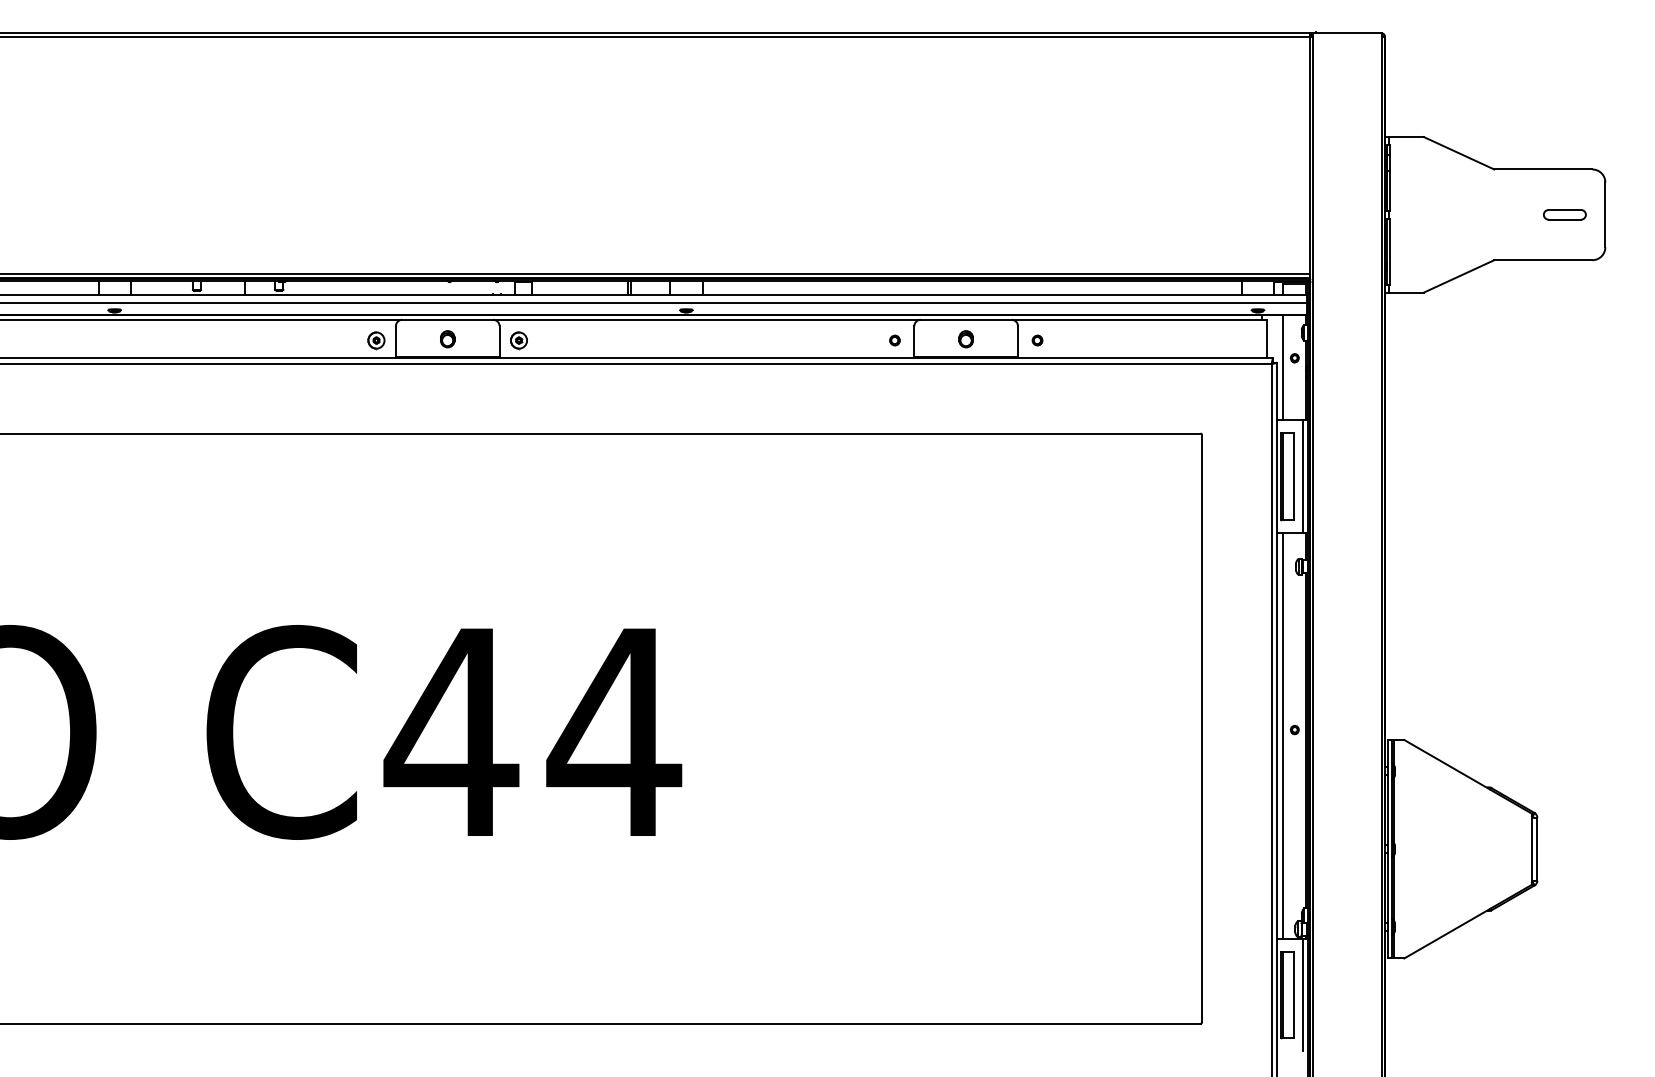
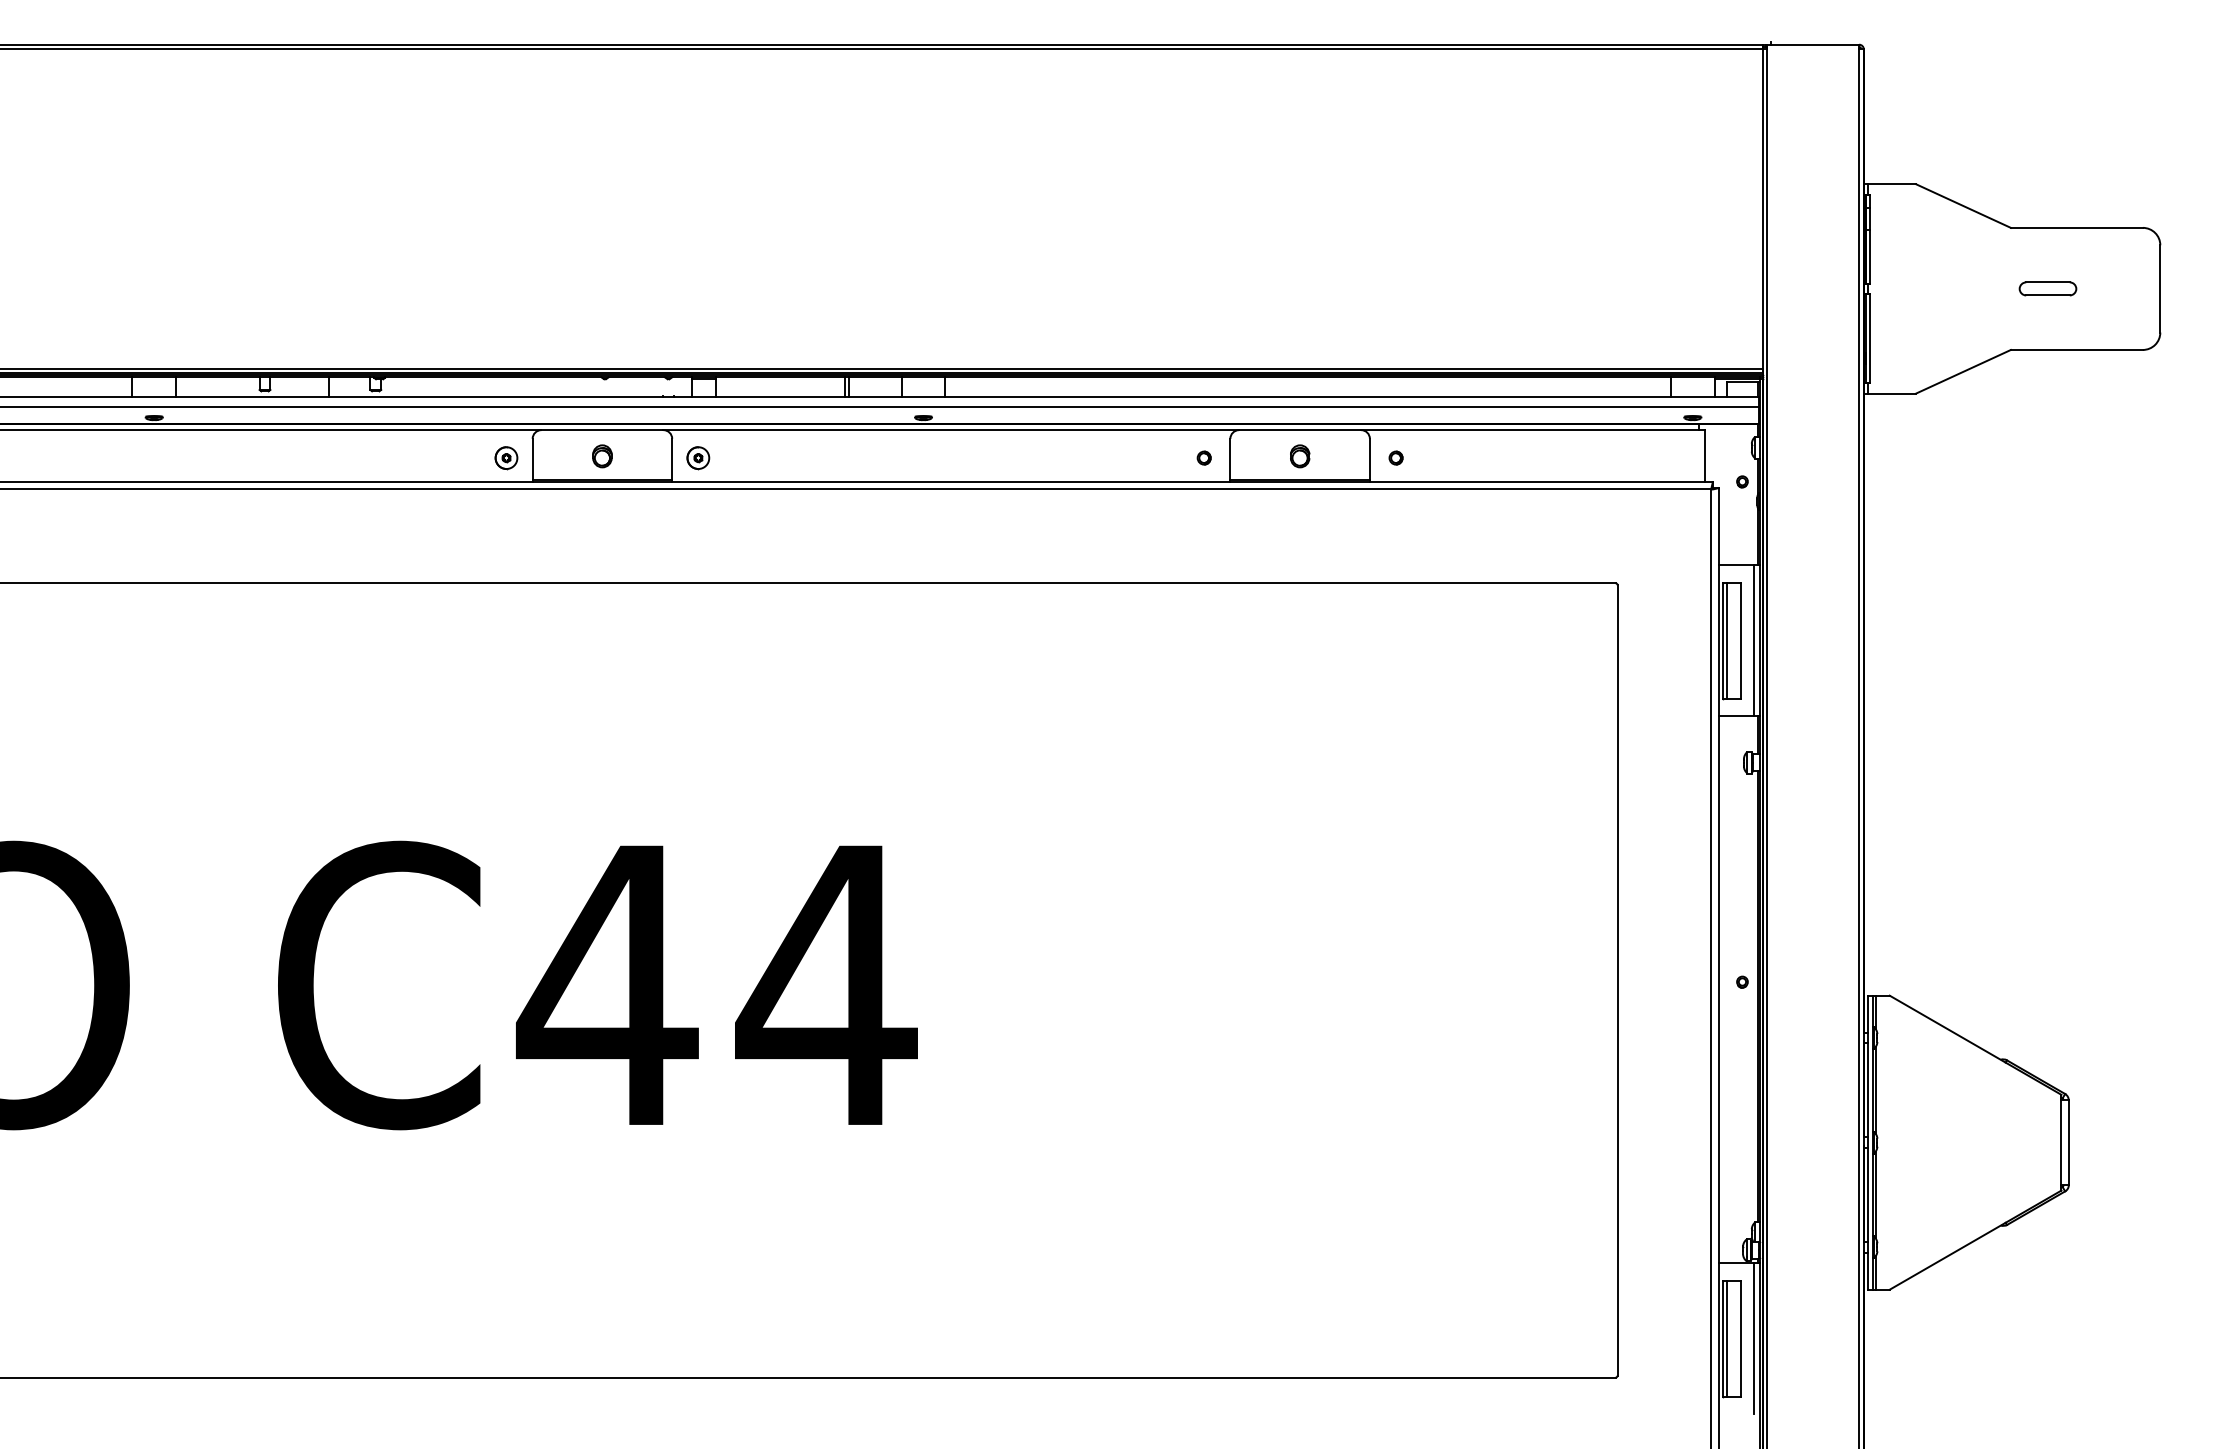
part: (1564, 214) -> (2047, 288), moved
line: (1283, 367) -> (1727, 494), removed
line: (1283, 735) -> (1727, 989), removed

